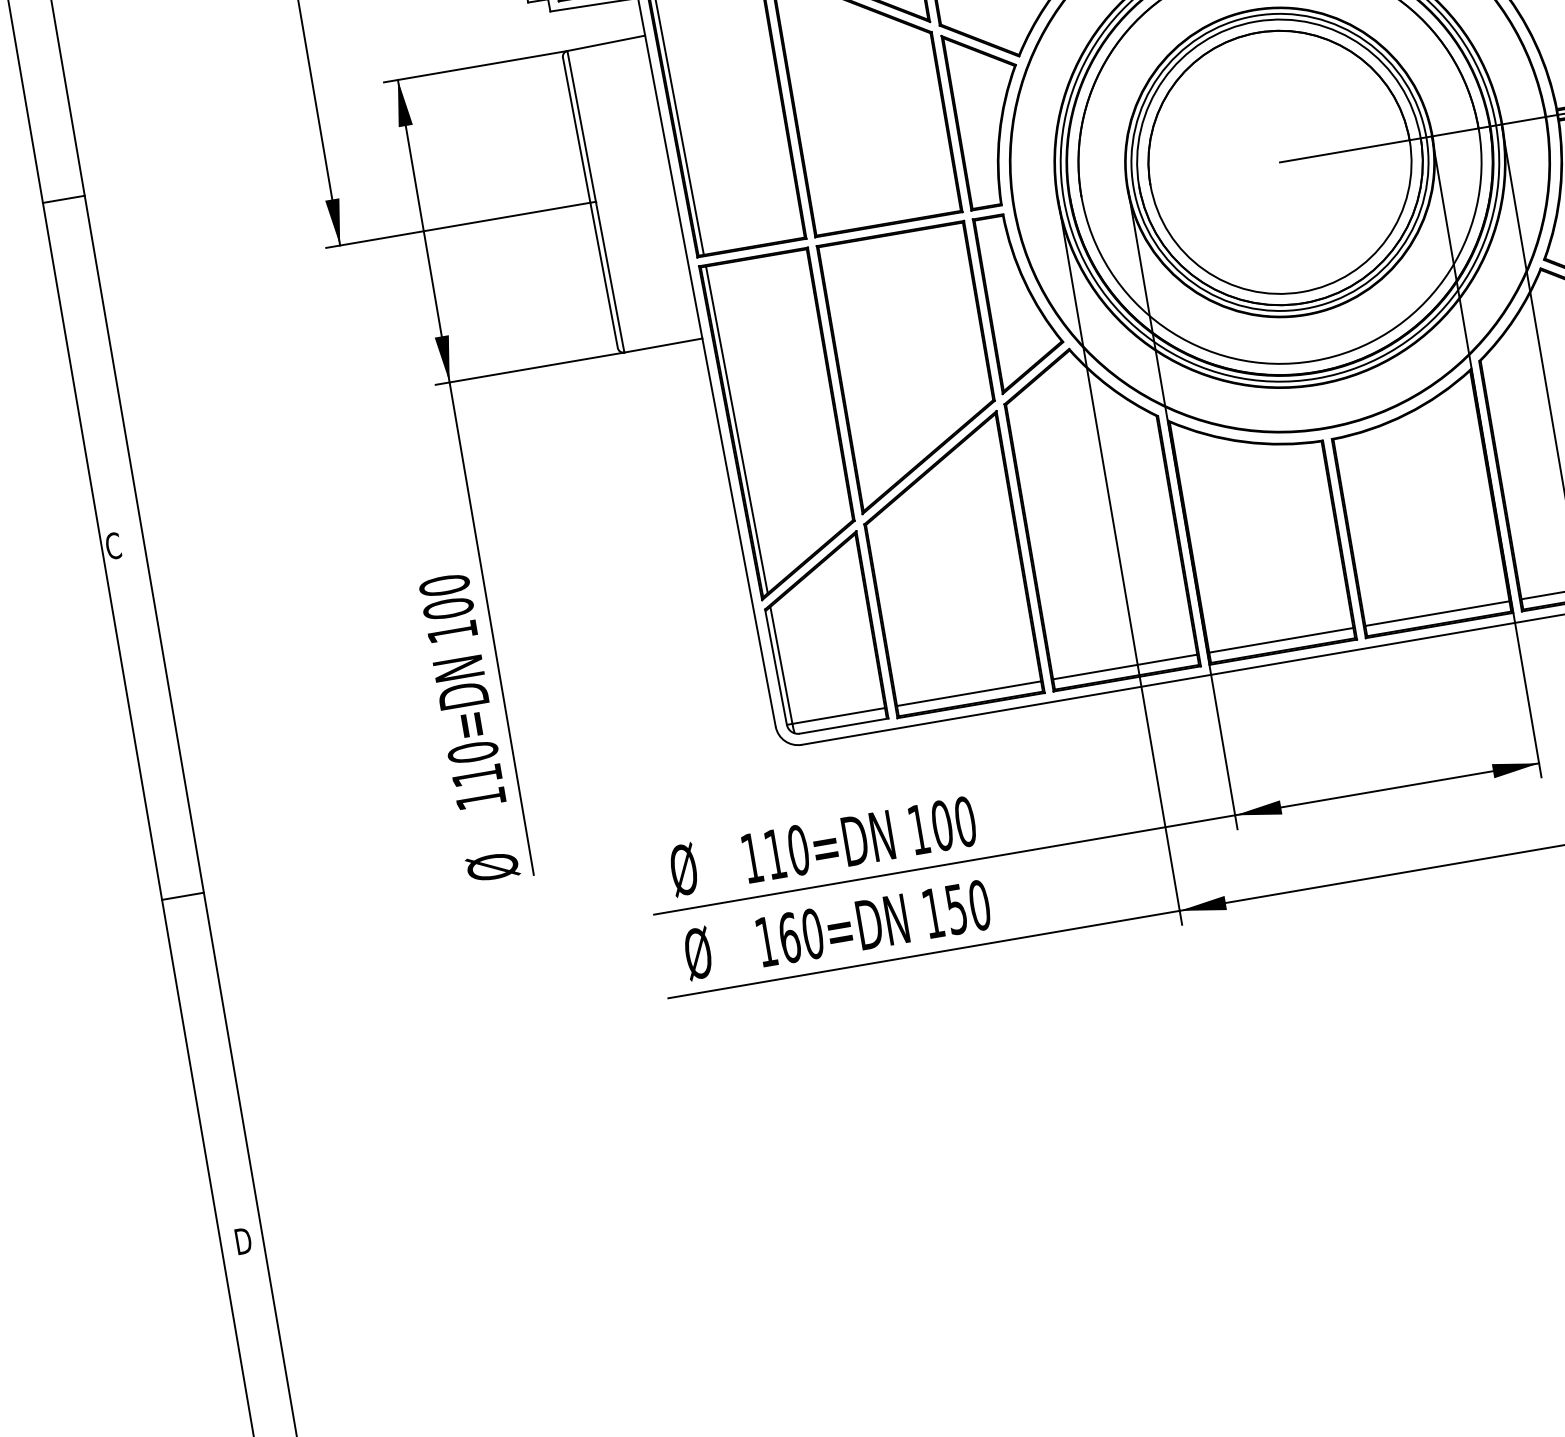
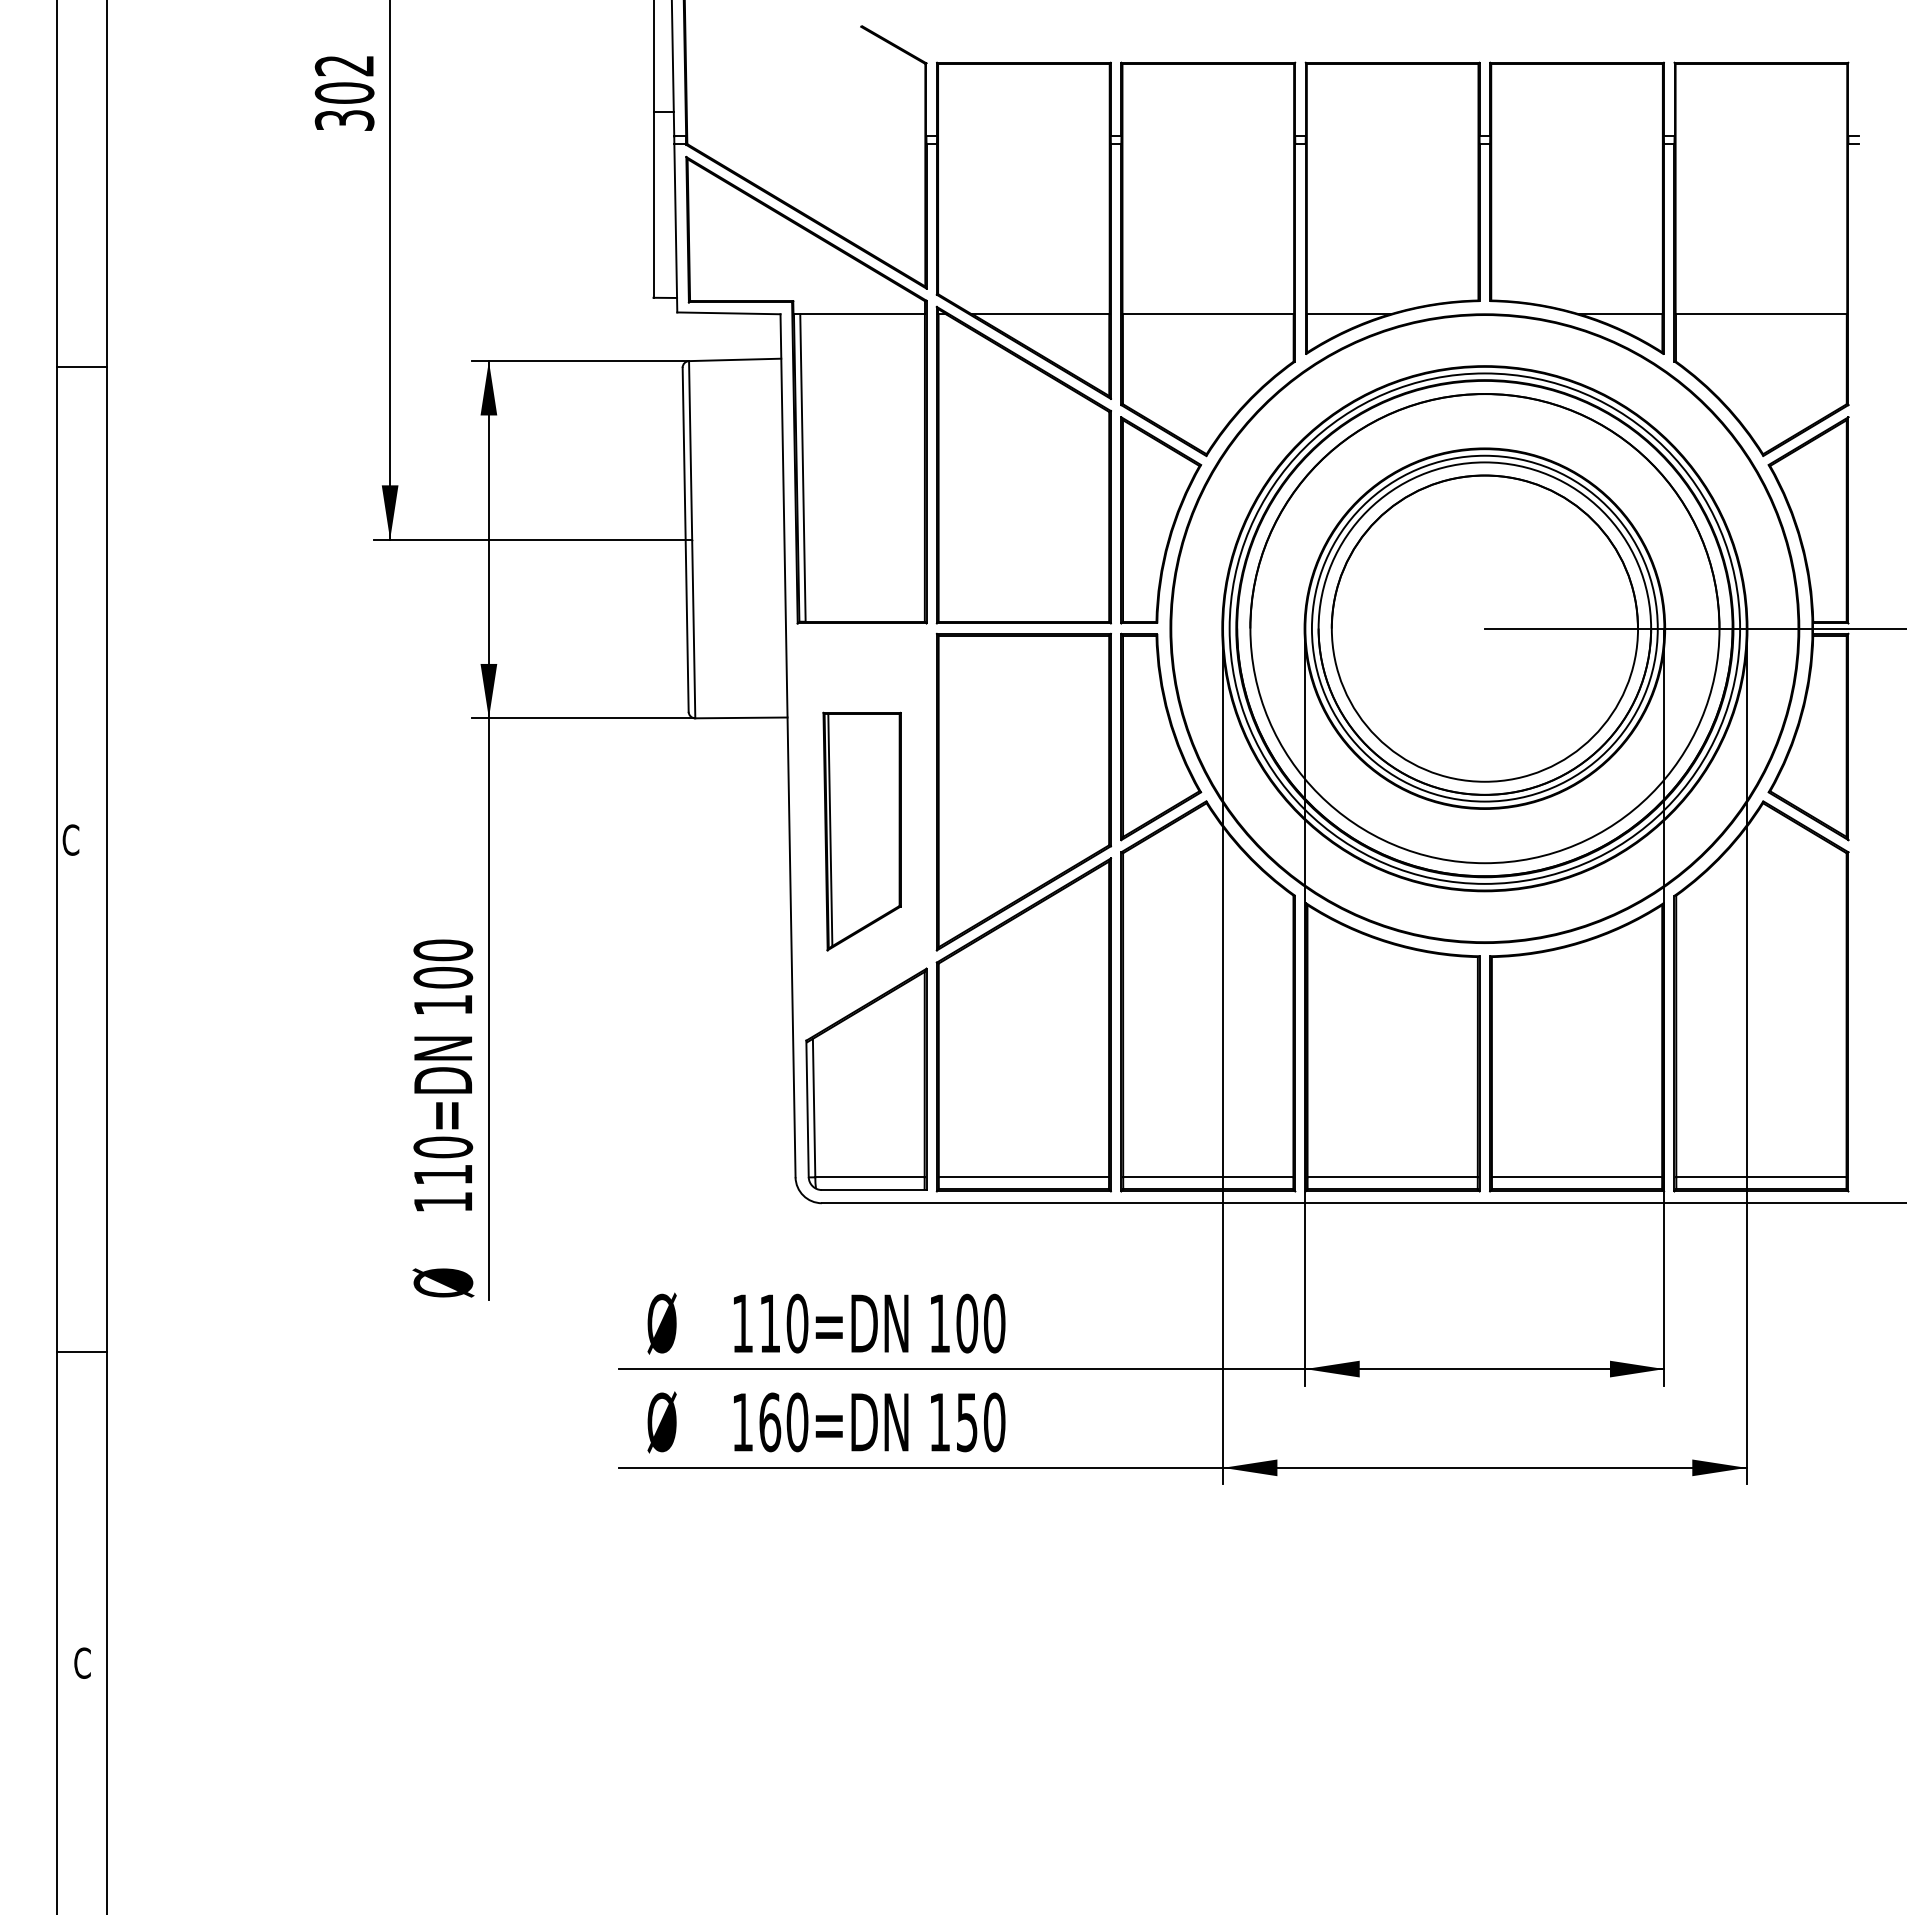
line: (63, 199) -> (81, 366), moved
part: (781, 424) -> (861, 831), size x0.6
line: (182, 896) -> (81, 1351), moved
text: (243, 1240) -> (83, 1662), D -> C

